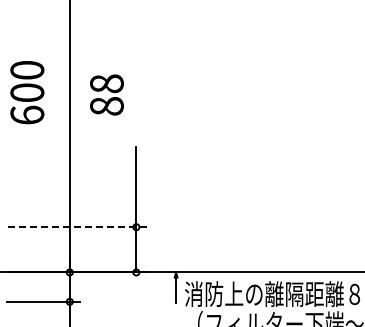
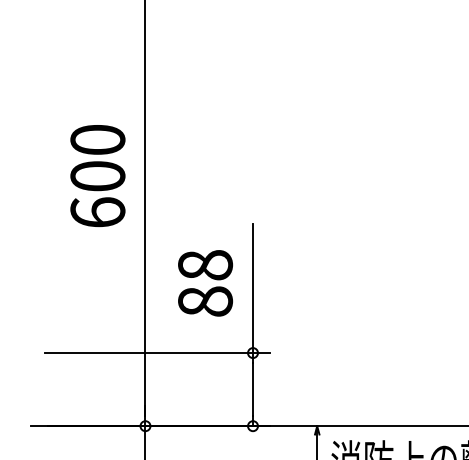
text: (27, 92) -> (98, 175), moved
text: (106, 94) -> (204, 282), moved
line: (77, 227) -> (157, 353), dashed -> solid

